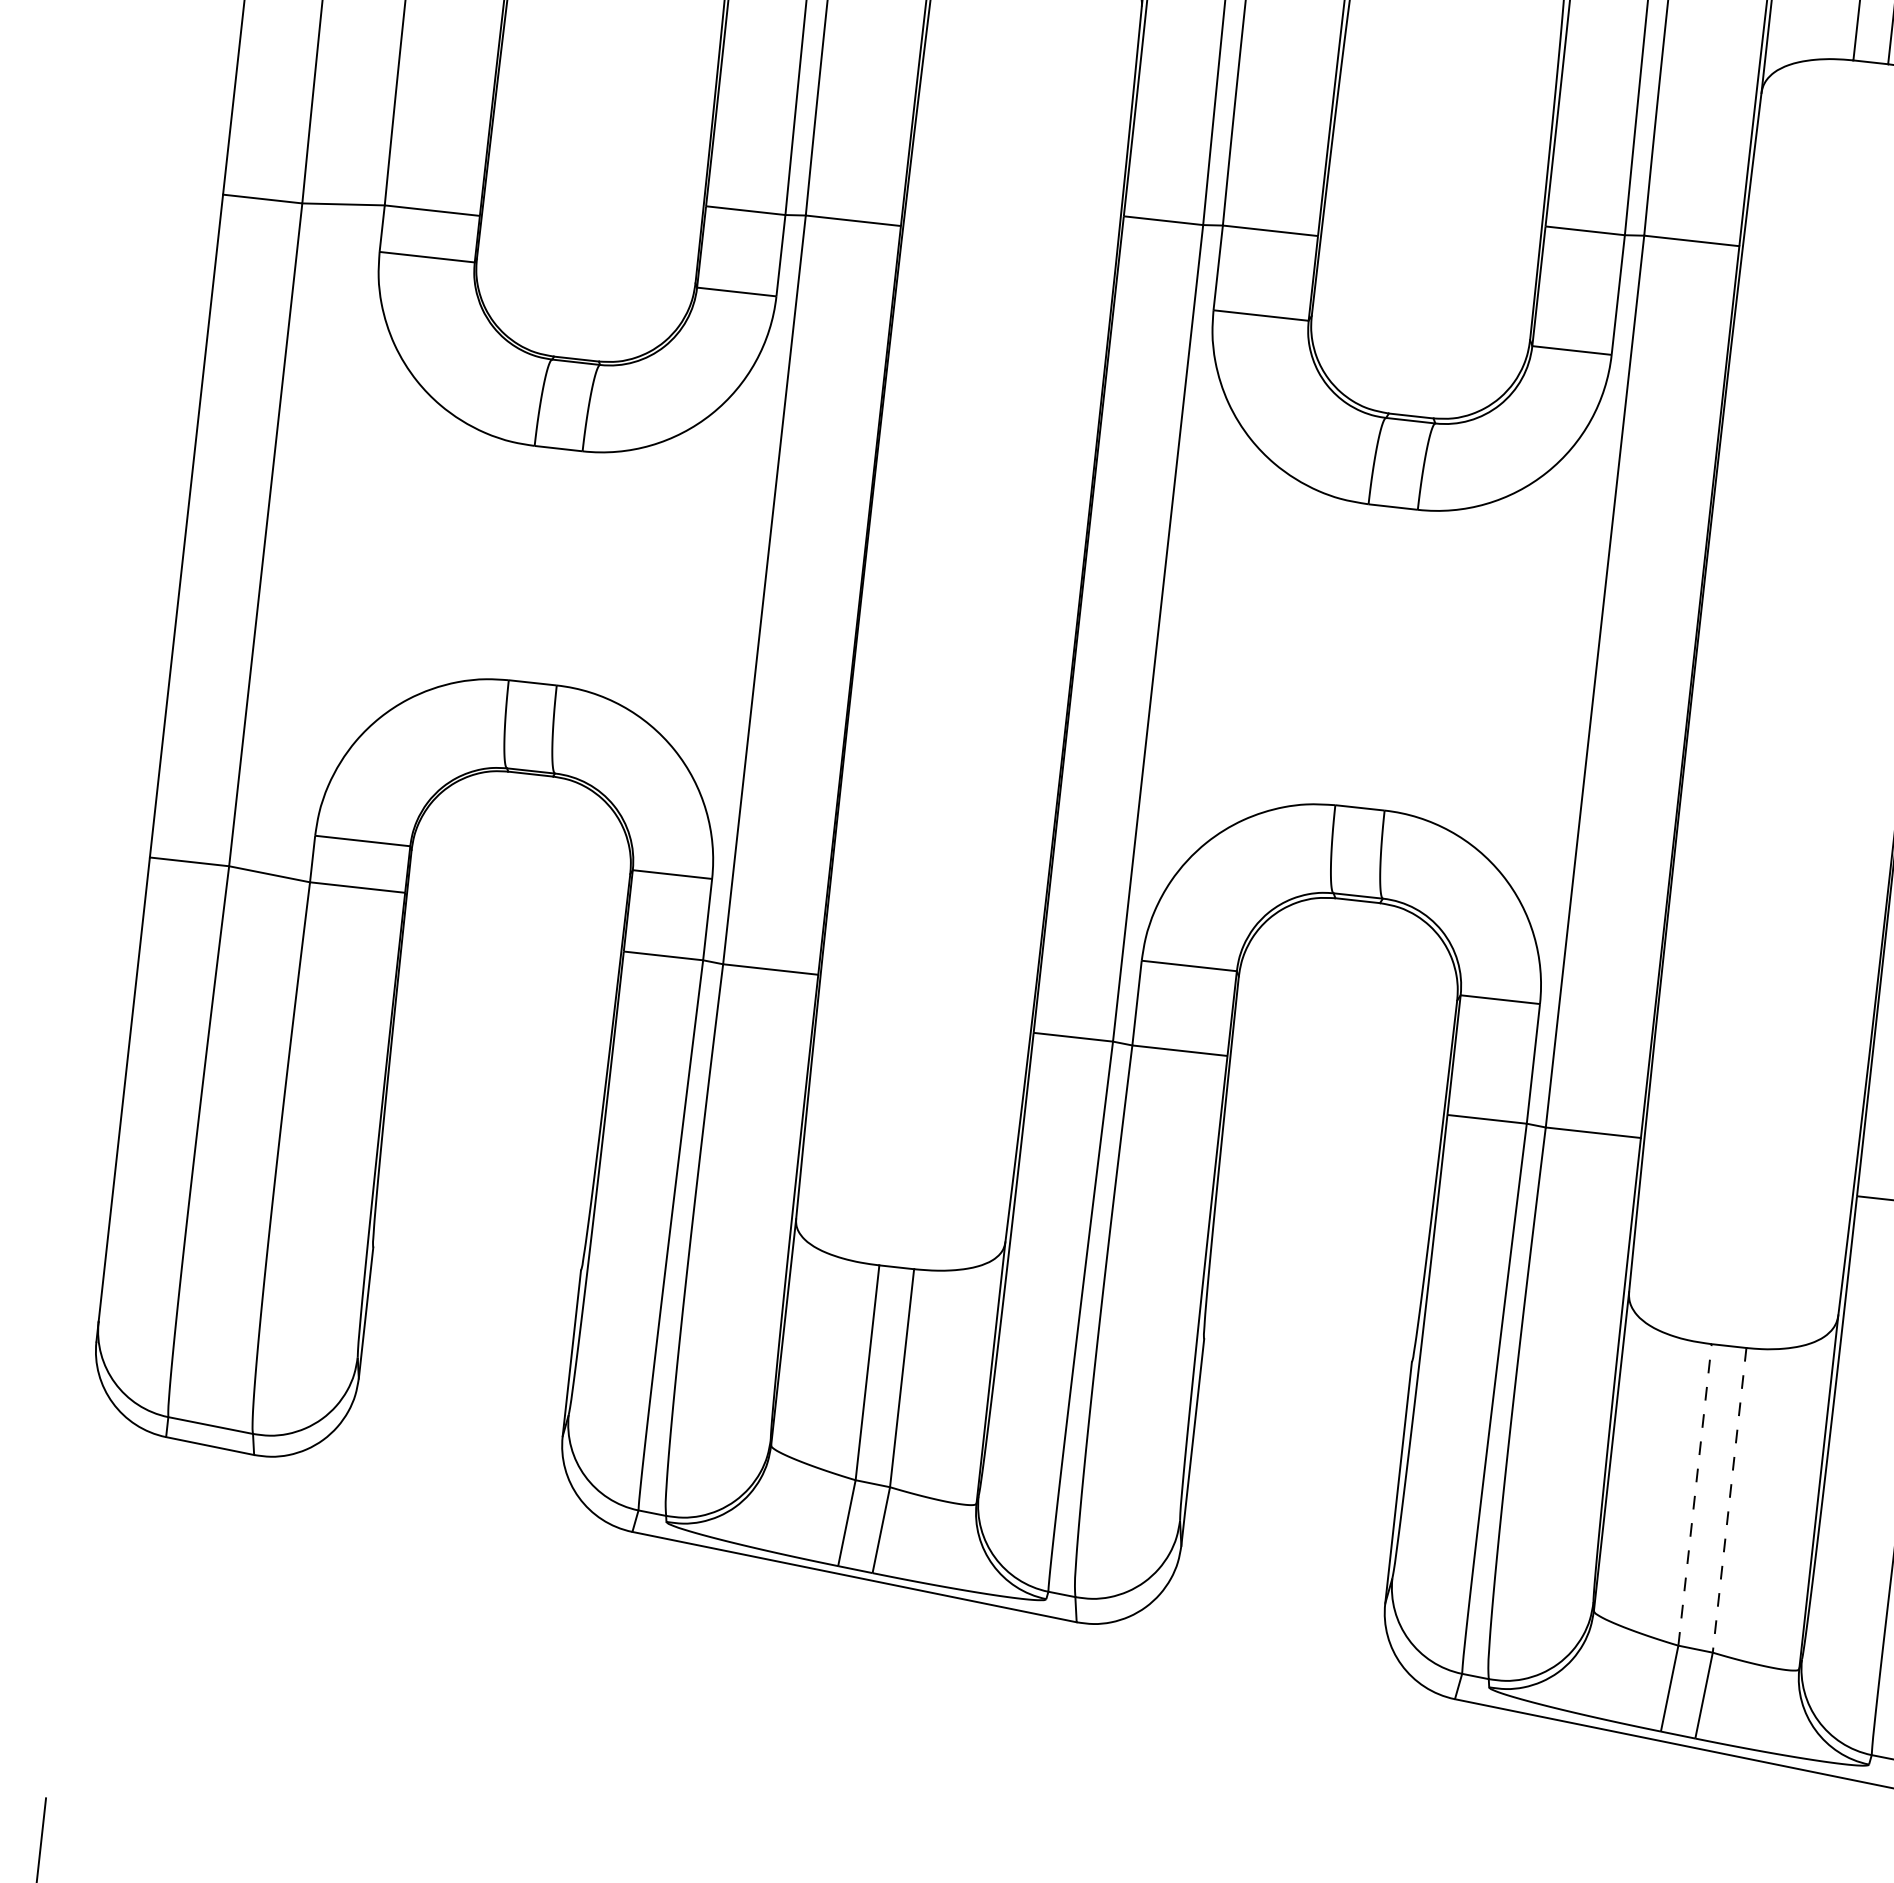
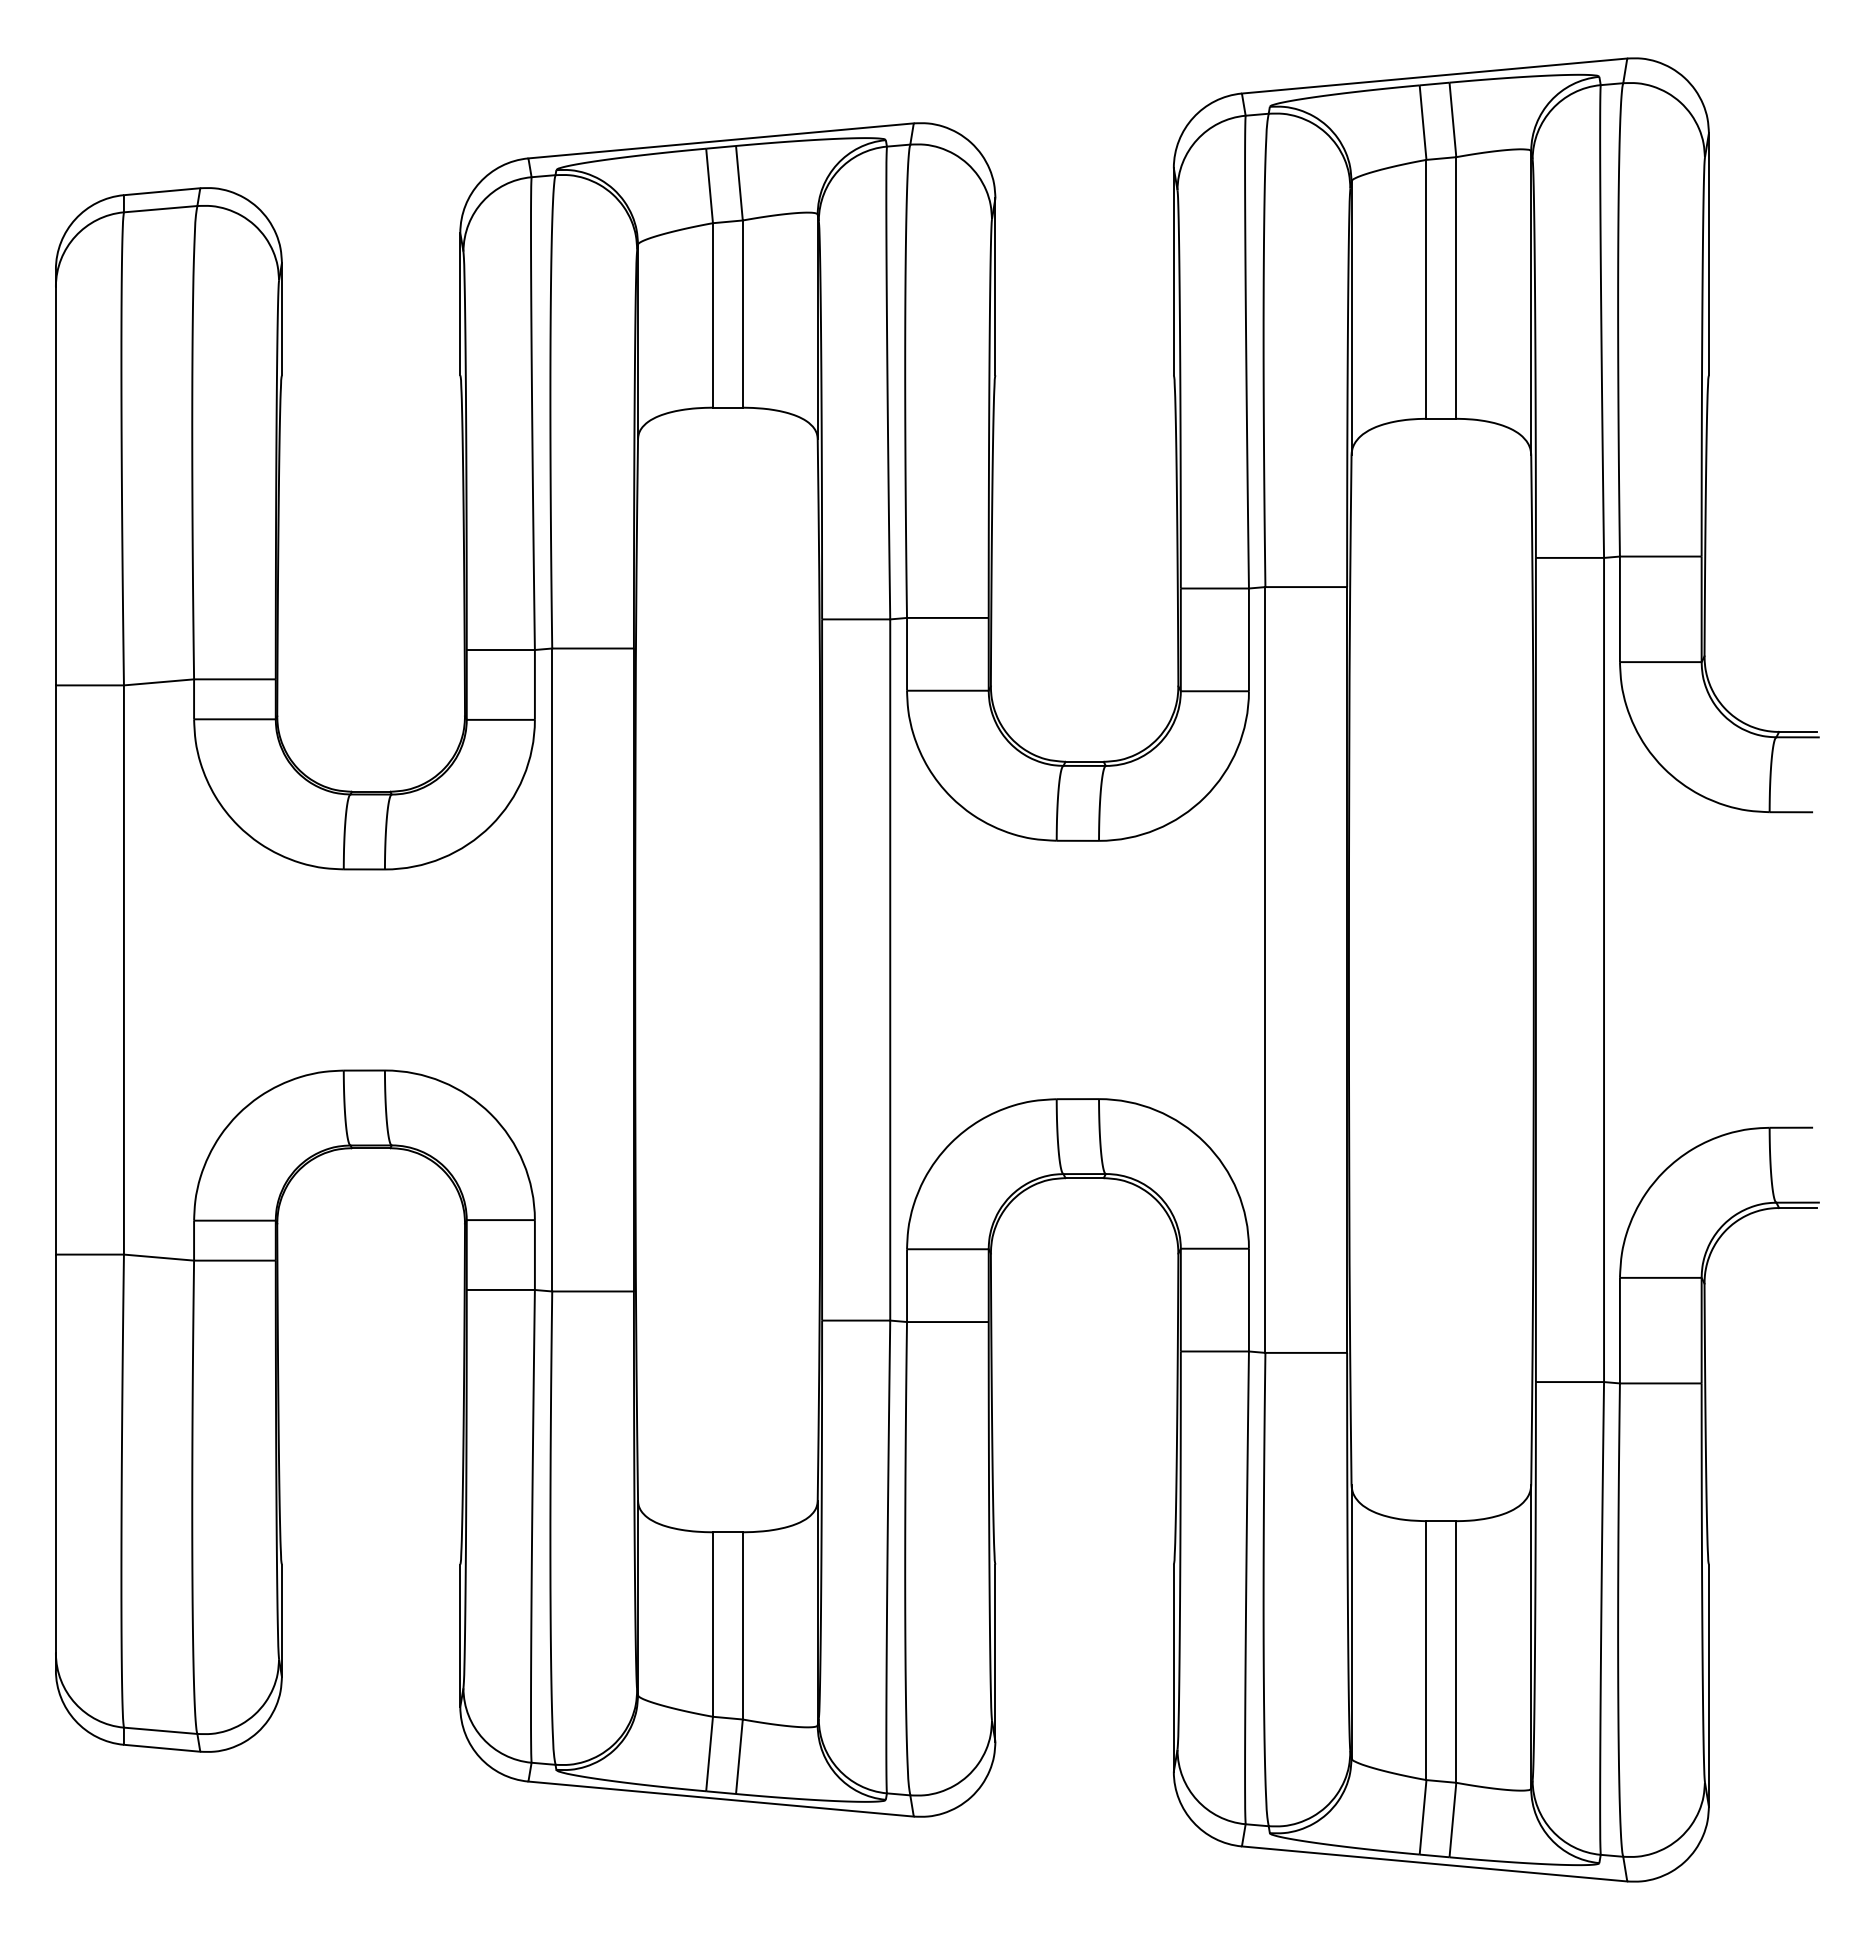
line: (1695, 1494) -> (1426, 1650), dashed -> solid
line: (1729, 1499) -> (1456, 1651), dashed -> solid

